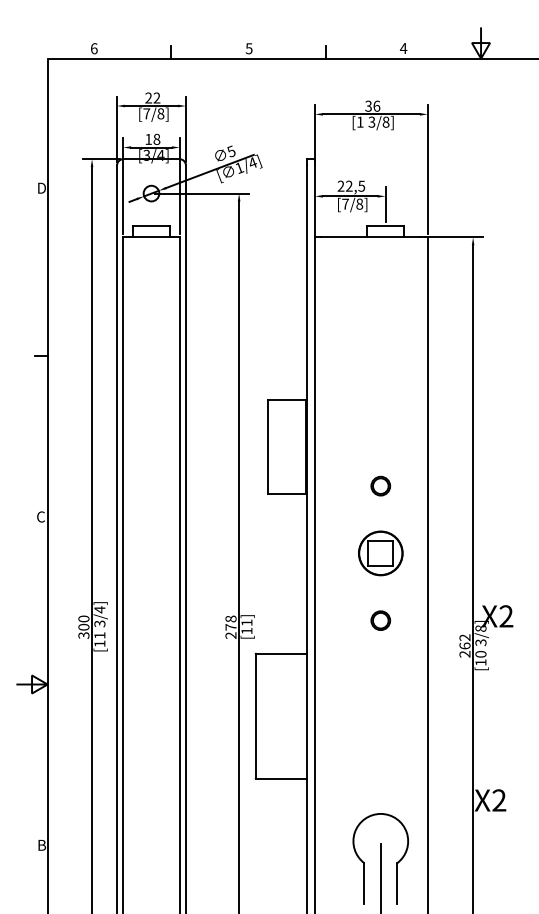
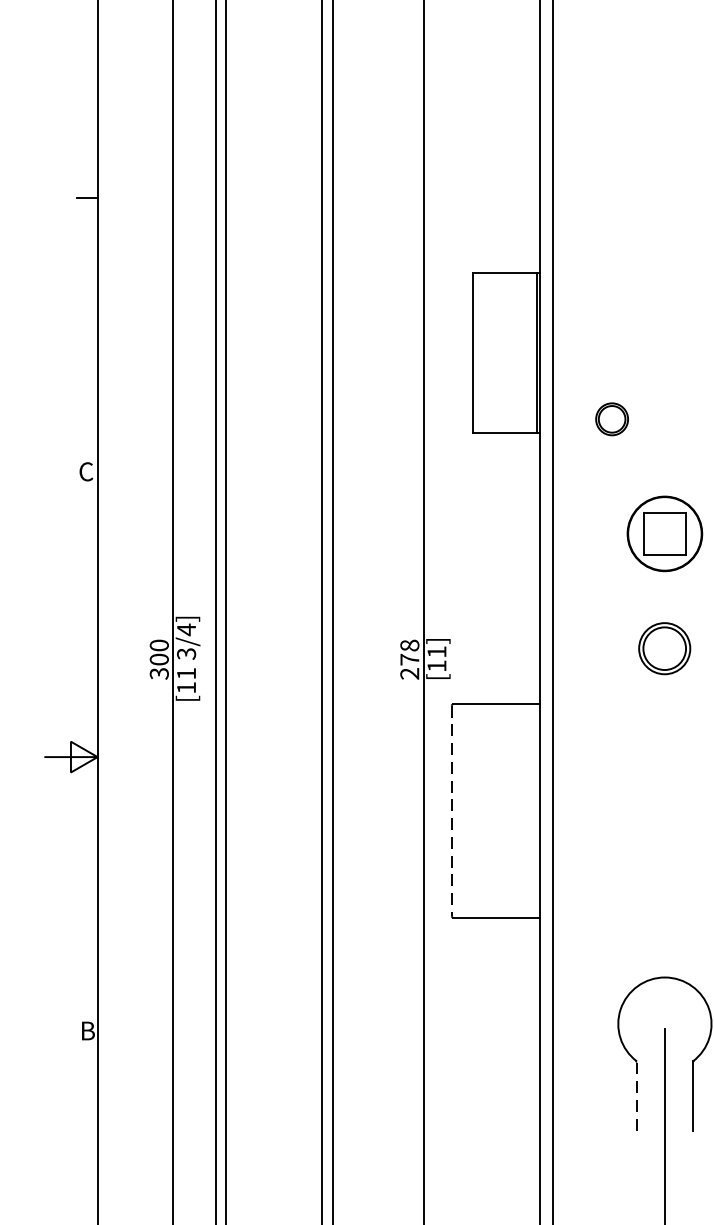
part: (380, 485) -> (611, 418), moved
part: (380, 620) -> (664, 648), size x1.6
line: (255, 716) -> (451, 811), solid -> dashed
line: (364, 883) -> (637, 1095), solid -> dashed

